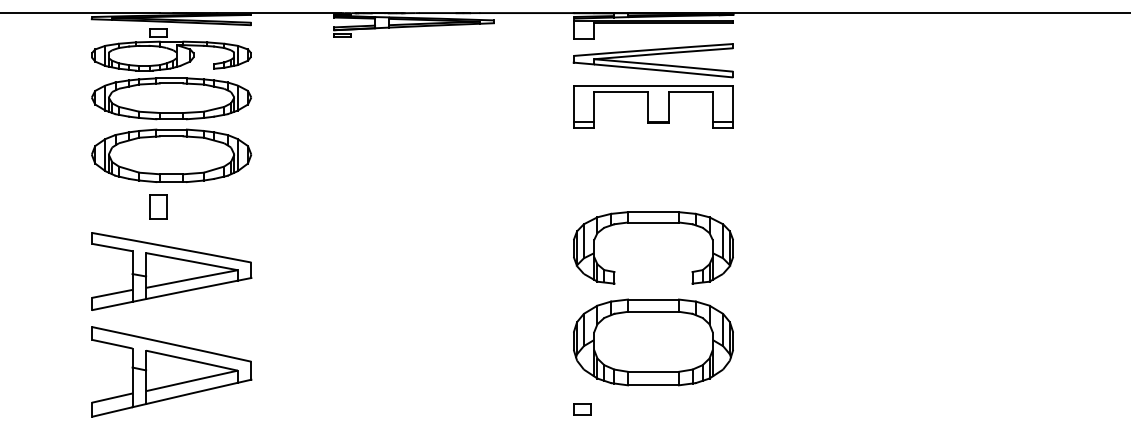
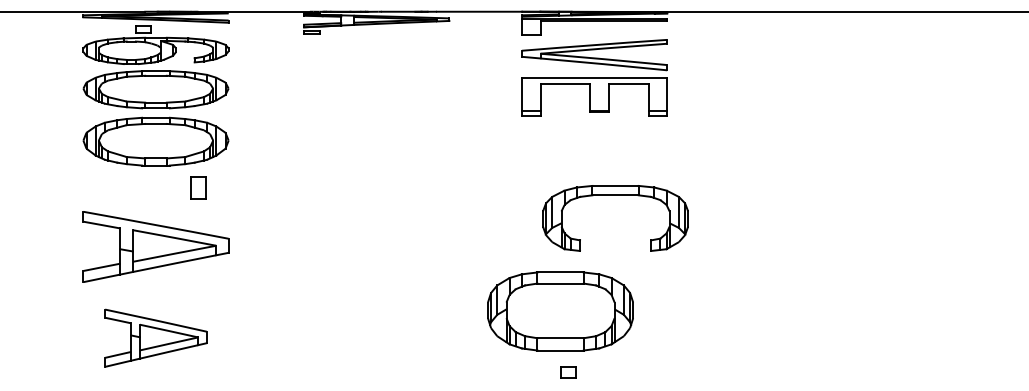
part: (157, 206) -> (198, 187), moved
part: (653, 222) -> (615, 195), moved
part: (653, 342) -> (560, 311), moved
part: (171, 371) -> (155, 337), size x0.7
part: (581, 409) -> (568, 372), moved

